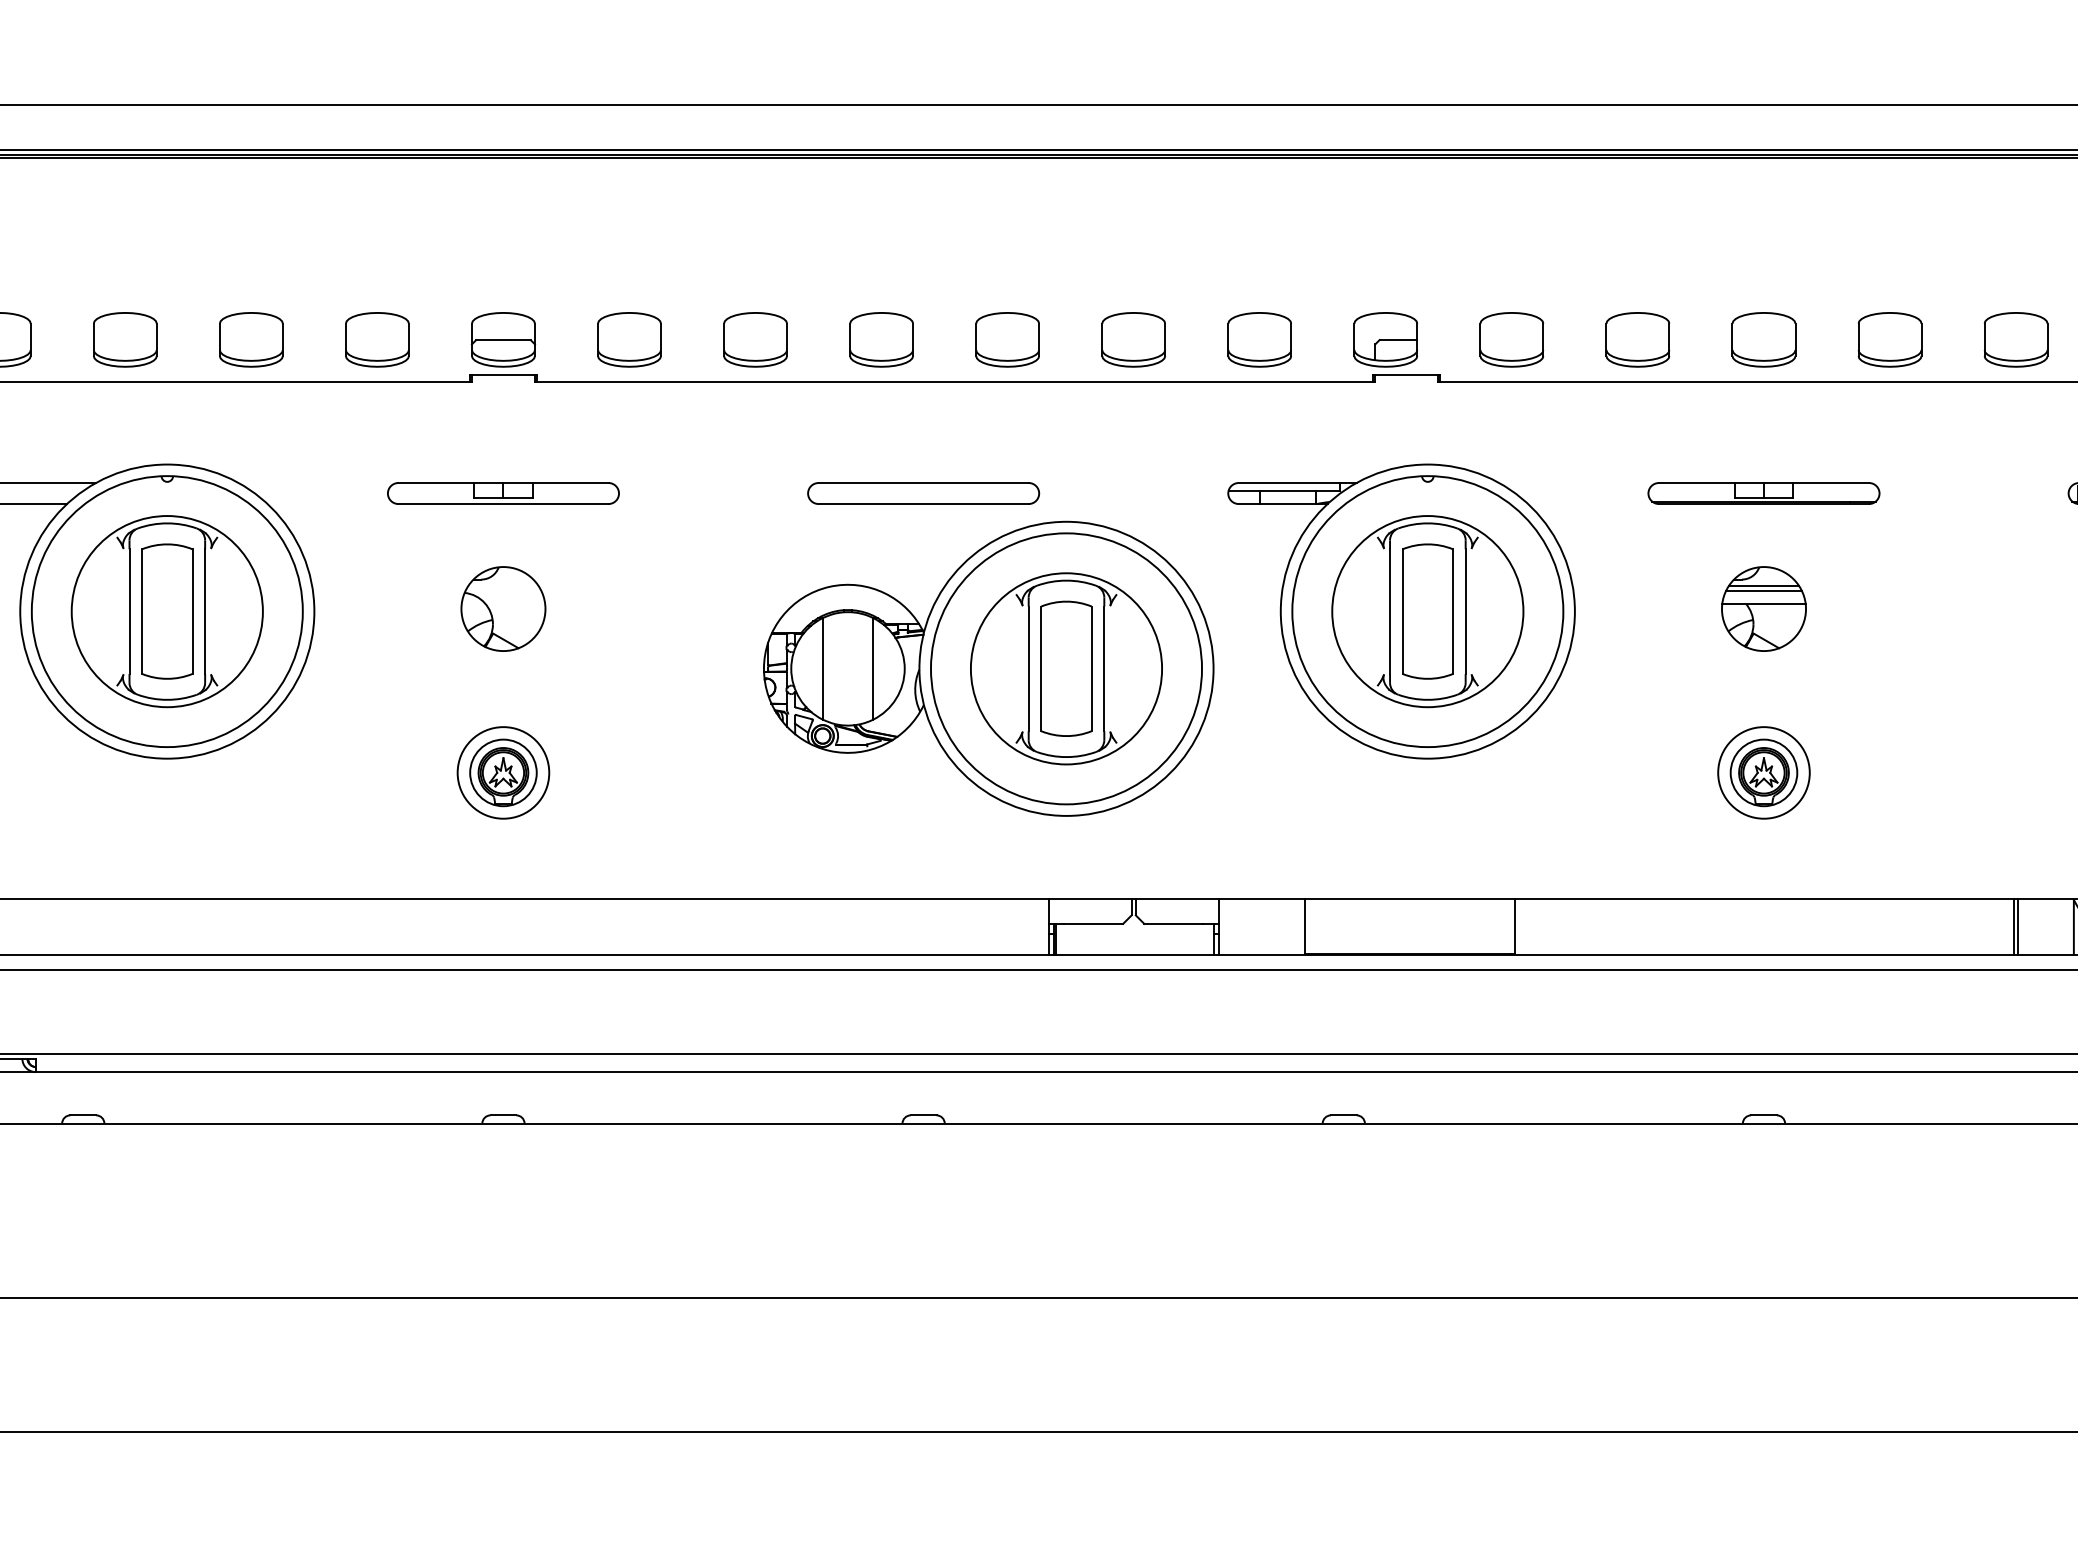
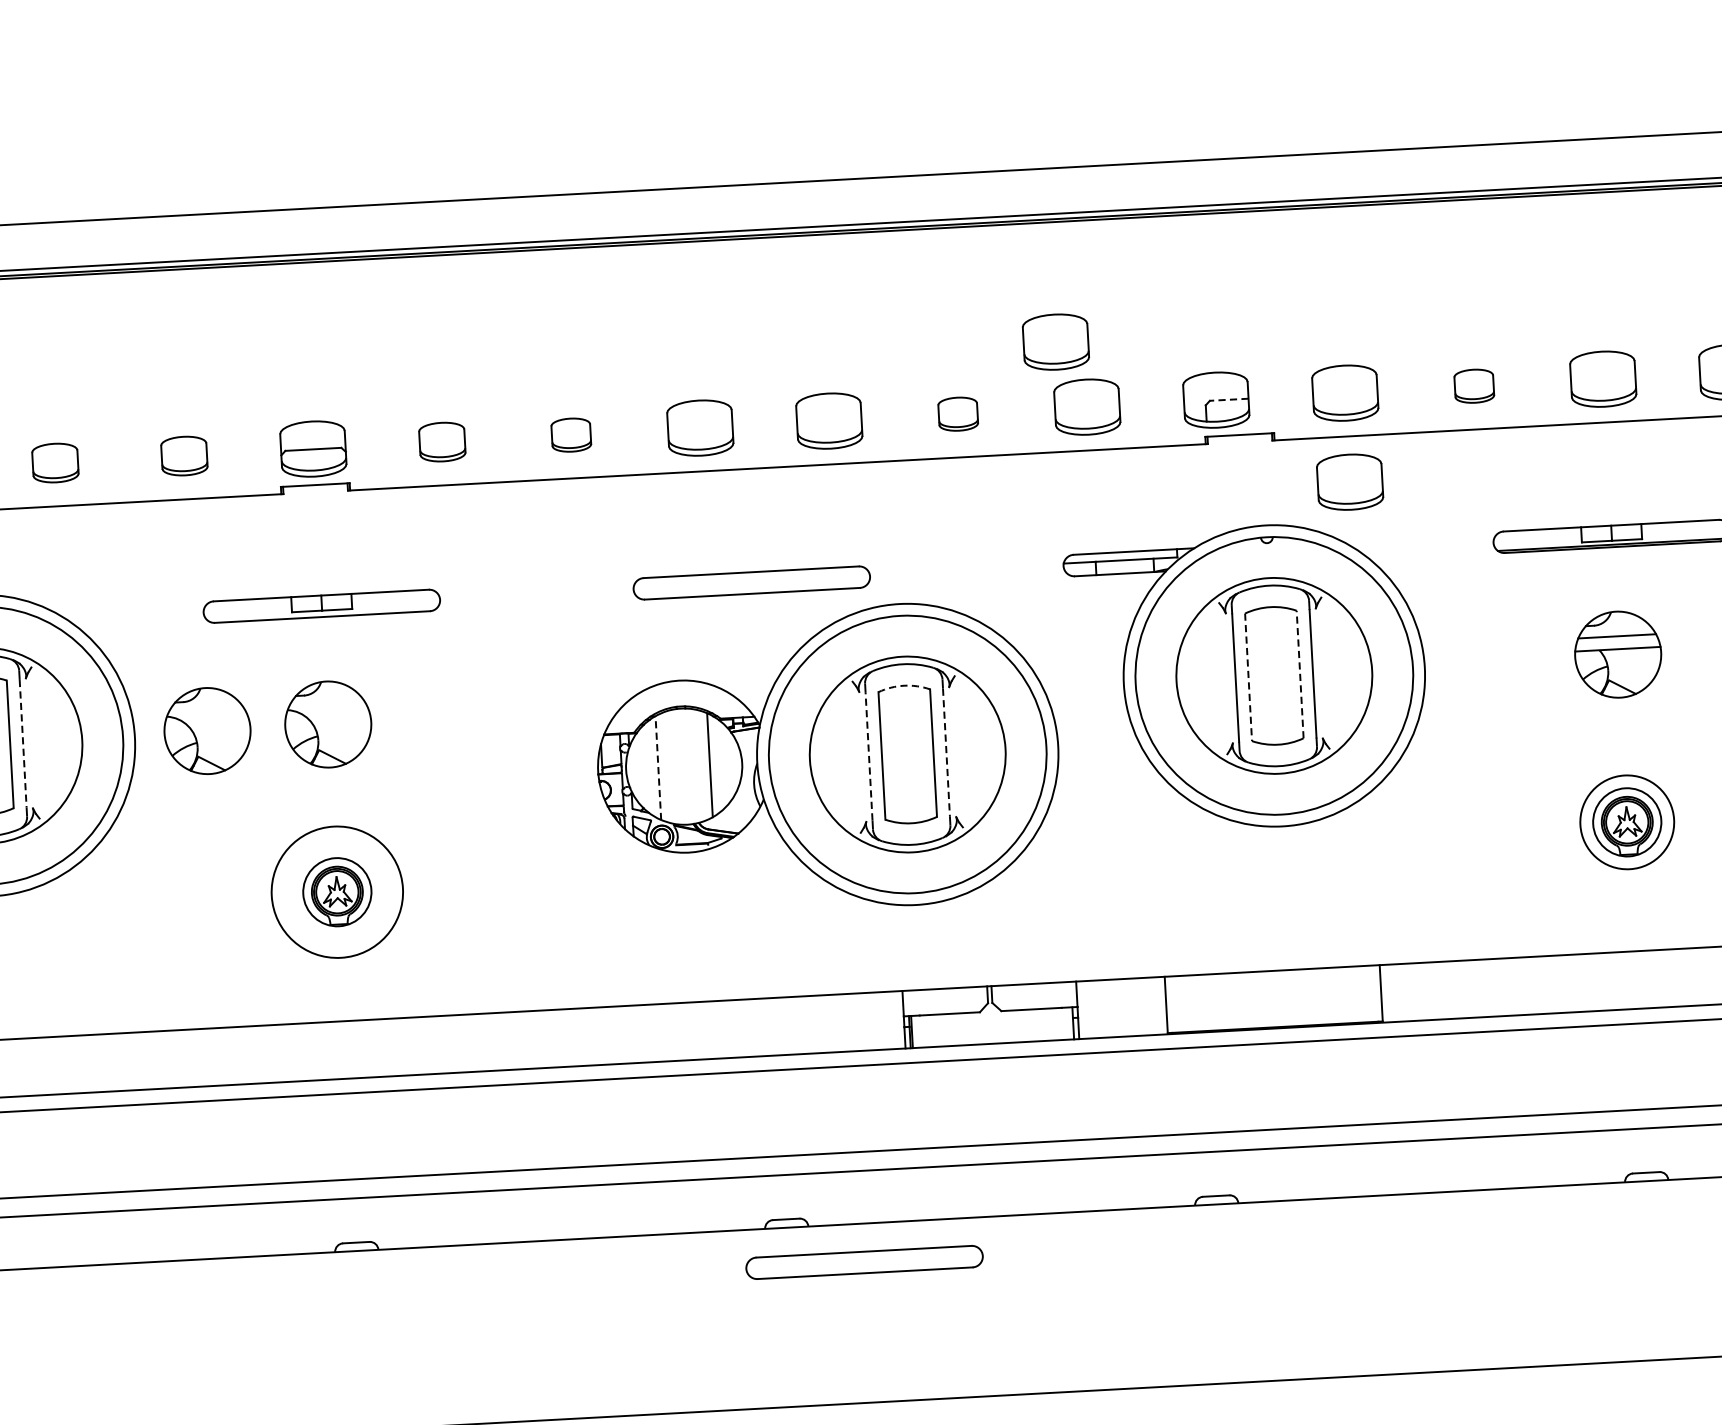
part: (1232, 274) -> (1055, 341), added
part: (251, 339) -> (55, 462), size x0.7
part: (377, 339) -> (184, 455), size x0.7
part: (629, 339) -> (442, 441), size x0.7
part: (755, 339) -> (571, 434), size x0.6
part: (1133, 339) -> (958, 413), size x0.6
part: (1637, 339) -> (1473, 385), size x0.6
line: (1398, 340) -> (1229, 400), solid -> dashed
part: (1511, 426) -> (1349, 481), added
line: (1763, 586) -> (1616, 631), removed
arc: (1066, 601) -> (904, 685), solid -> dashed
part: (385, 608) -> (207, 730), added
line: (1453, 611) -> (1300, 674), solid -> dashed
line: (205, 612) -> (23, 744), solid -> dashed
line: (1402, 612) -> (1248, 678), solid -> dashed
line: (822, 668) -> (658, 767), solid -> dashed
line: (1028, 668) -> (868, 756), solid -> dashed
line: (1104, 669) -> (946, 753), solid -> dashed
circle: (503, 772) -> (337, 891), size x1.4
part: (997, 1161) -> (864, 1262), added

